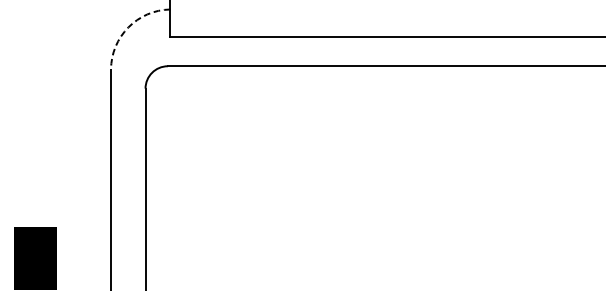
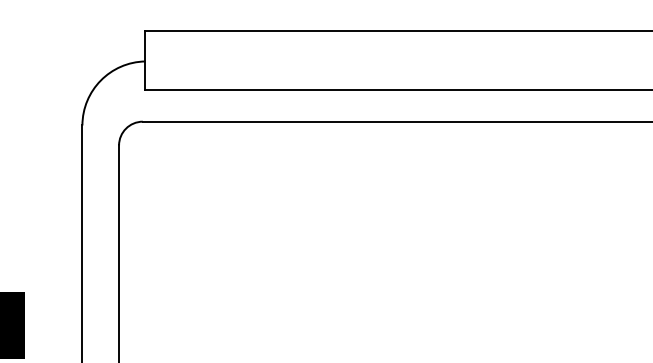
arc: (128, 27) -> (100, 80), dashed -> solid

